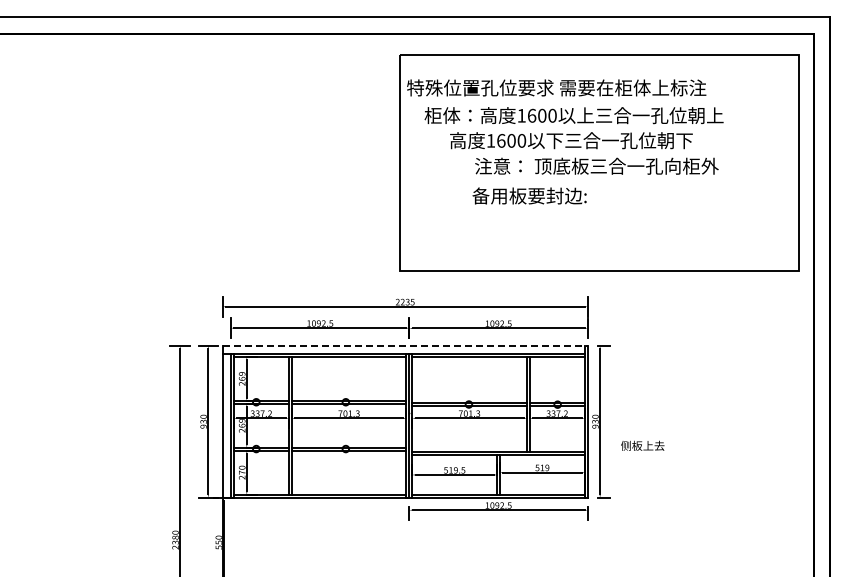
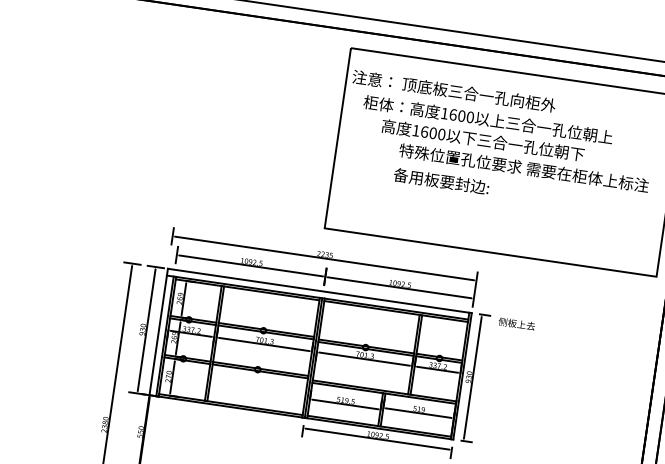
text: (556, 87) -> (477, 94), 特殊位置孔位要求 需要在柜体上标注 -> 注意： 顶底板三合一孔向柜外
text: (624, 165) -> (524, 167), 注意： 顶底板三合一孔向柜外 -> 特殊位置孔位要求 需要在柜体上标注
line: (405, 345) -> (320, 290), dashed -> solid
text: (642, 445) -> (516, 323), moved

